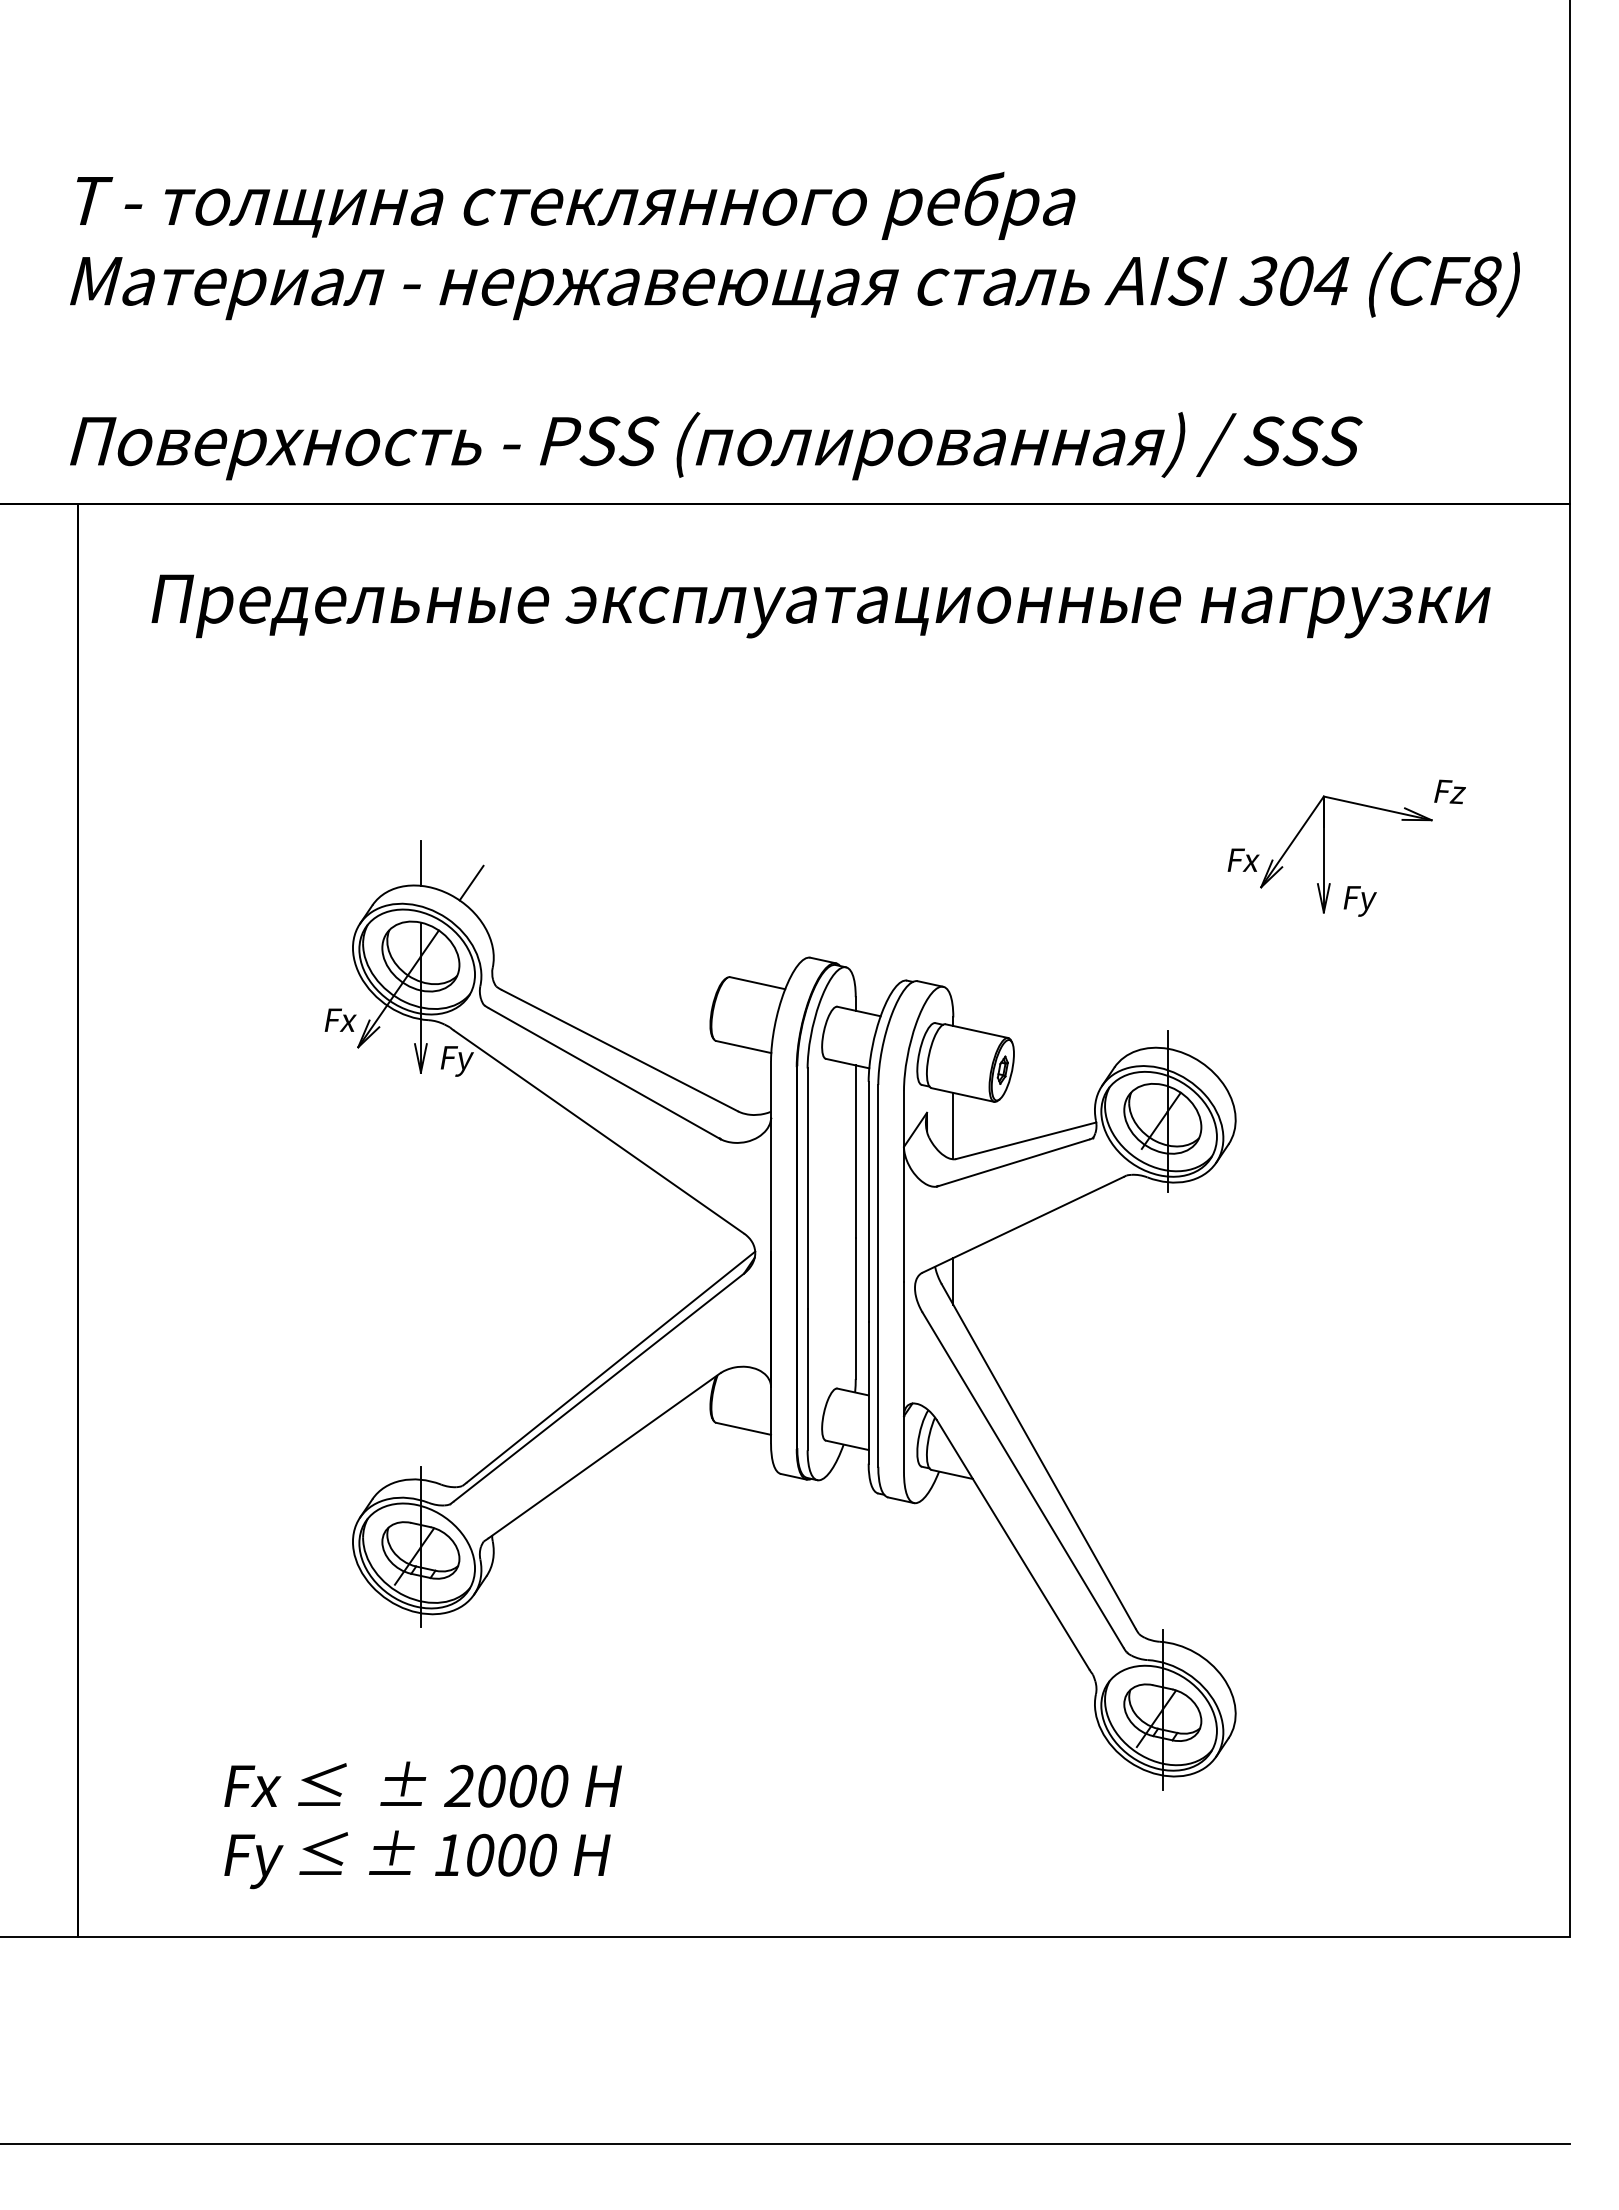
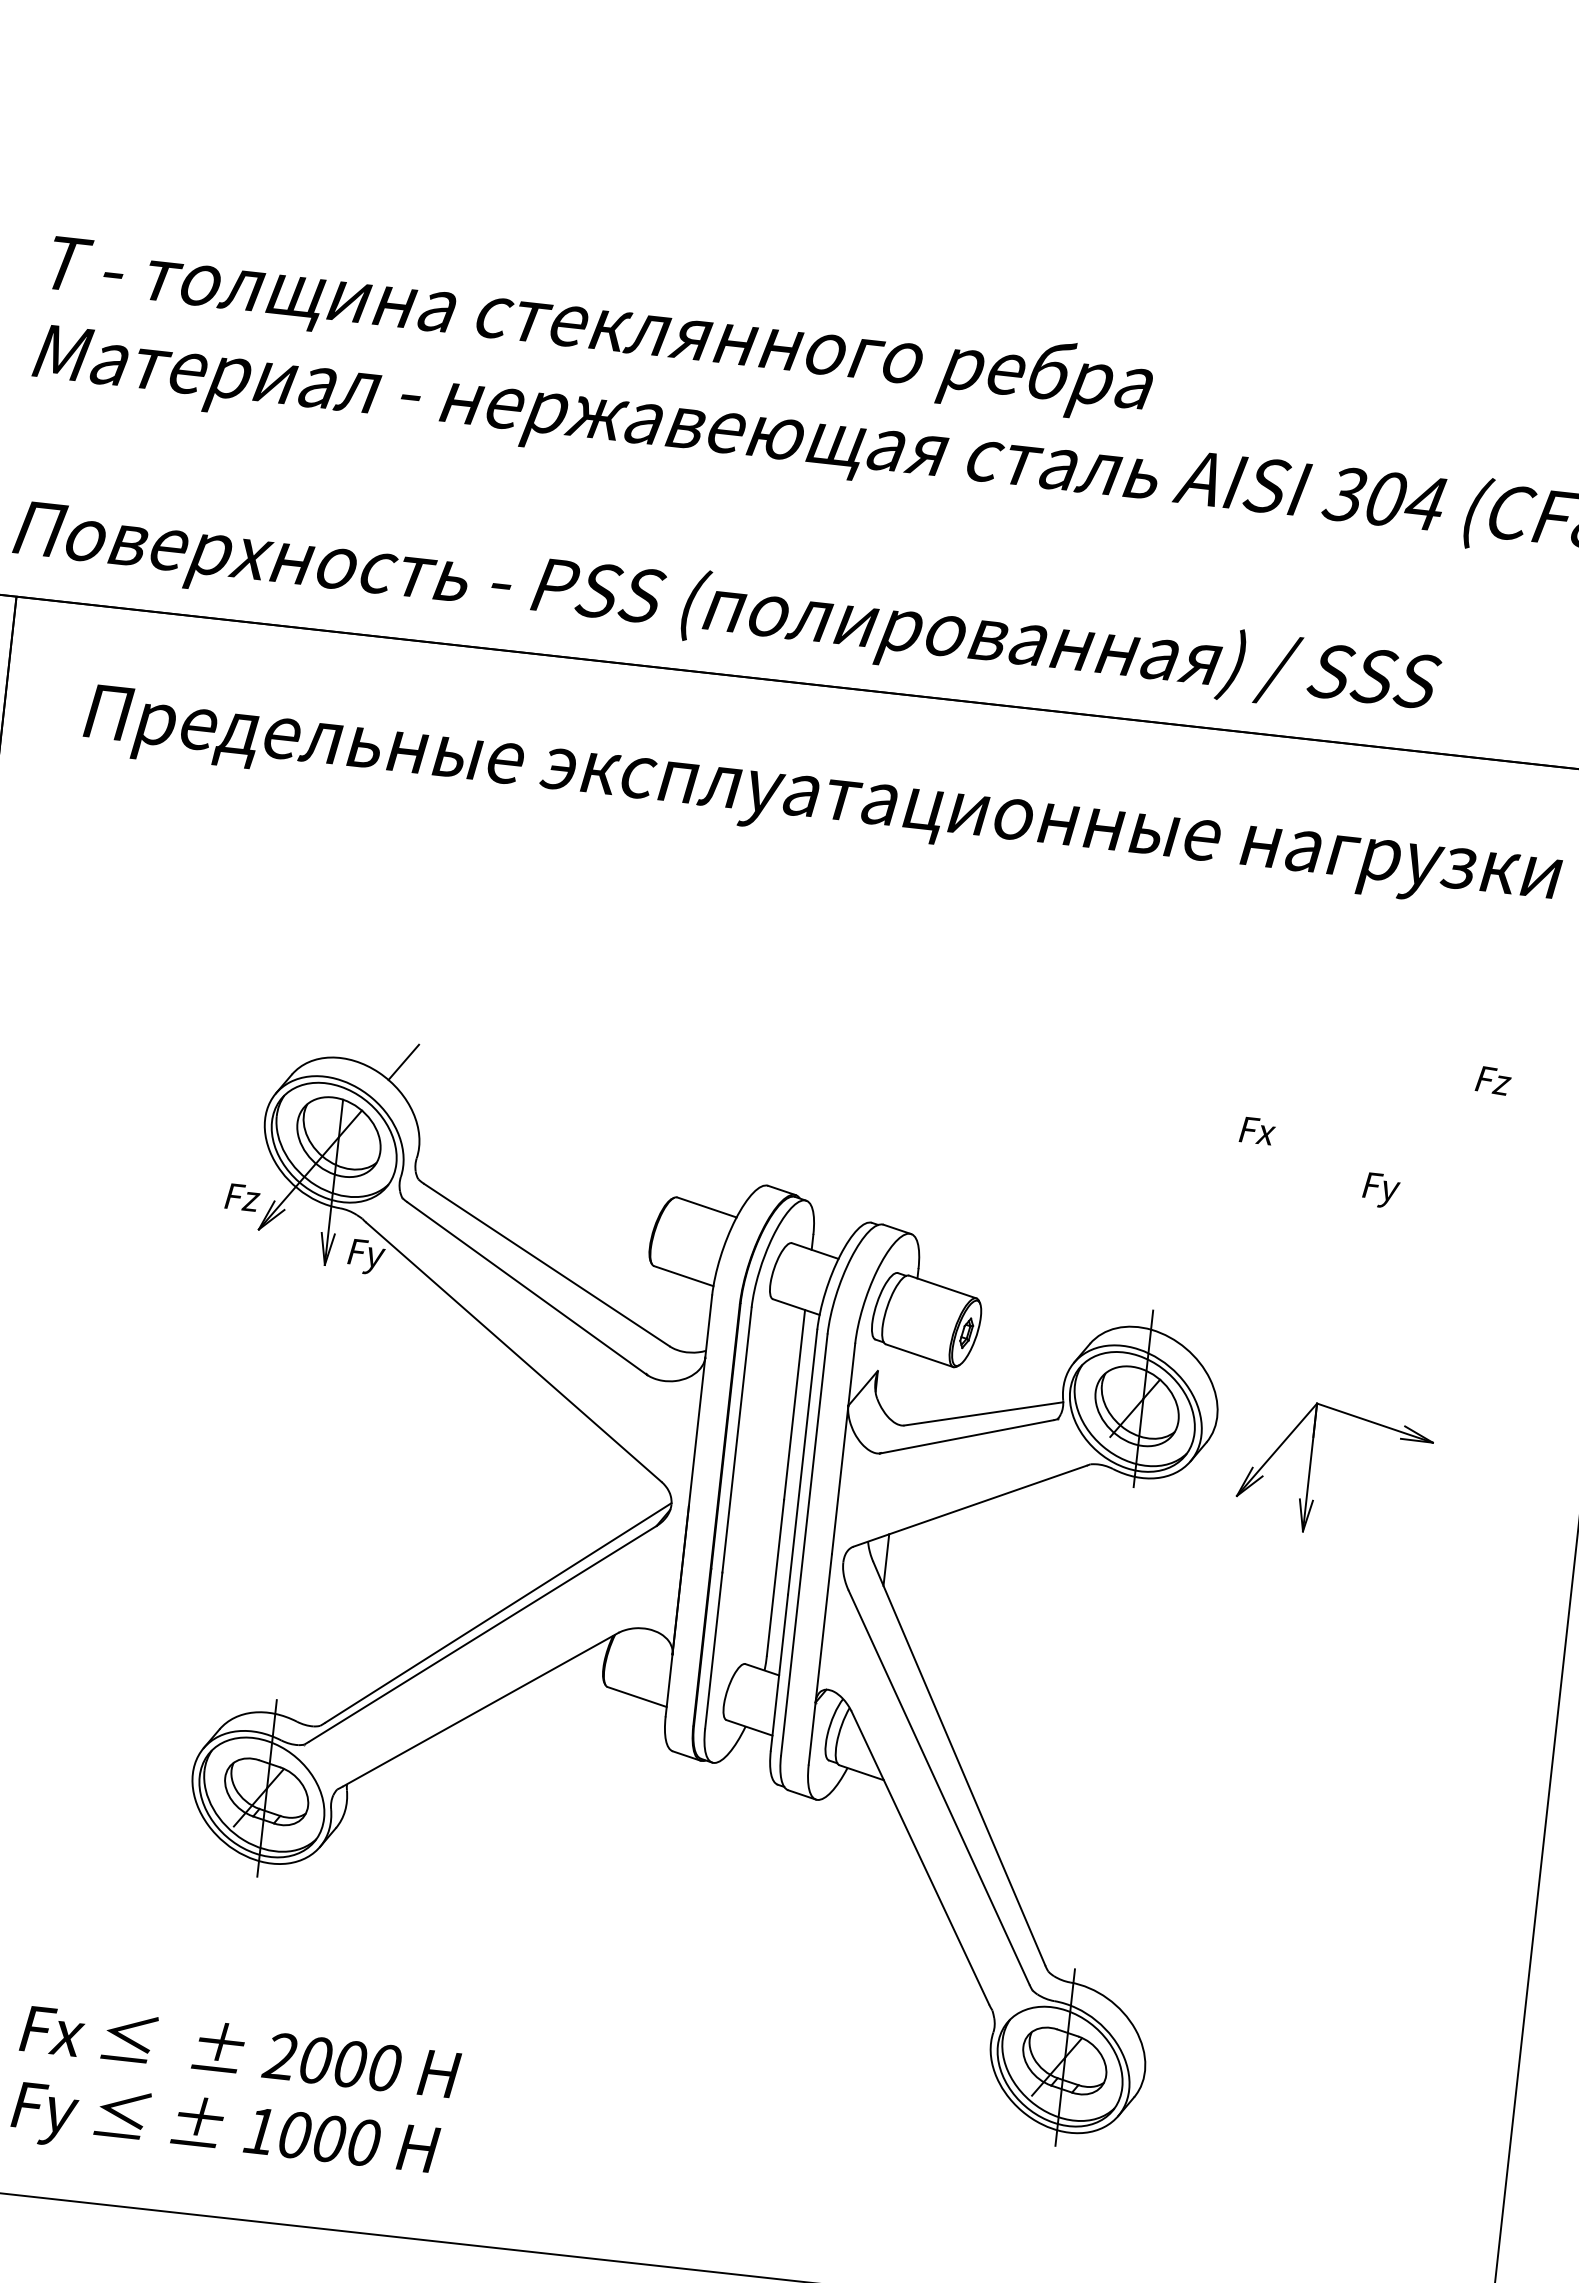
part: (1324, 854) -> (1310, 1467), moved
line: (420, 862) -> (349, 1033), removed
text: (340, 1019) -> (242, 1196), Fx -> Fz
line: (953, 1125) -> (905, 1388), removed

